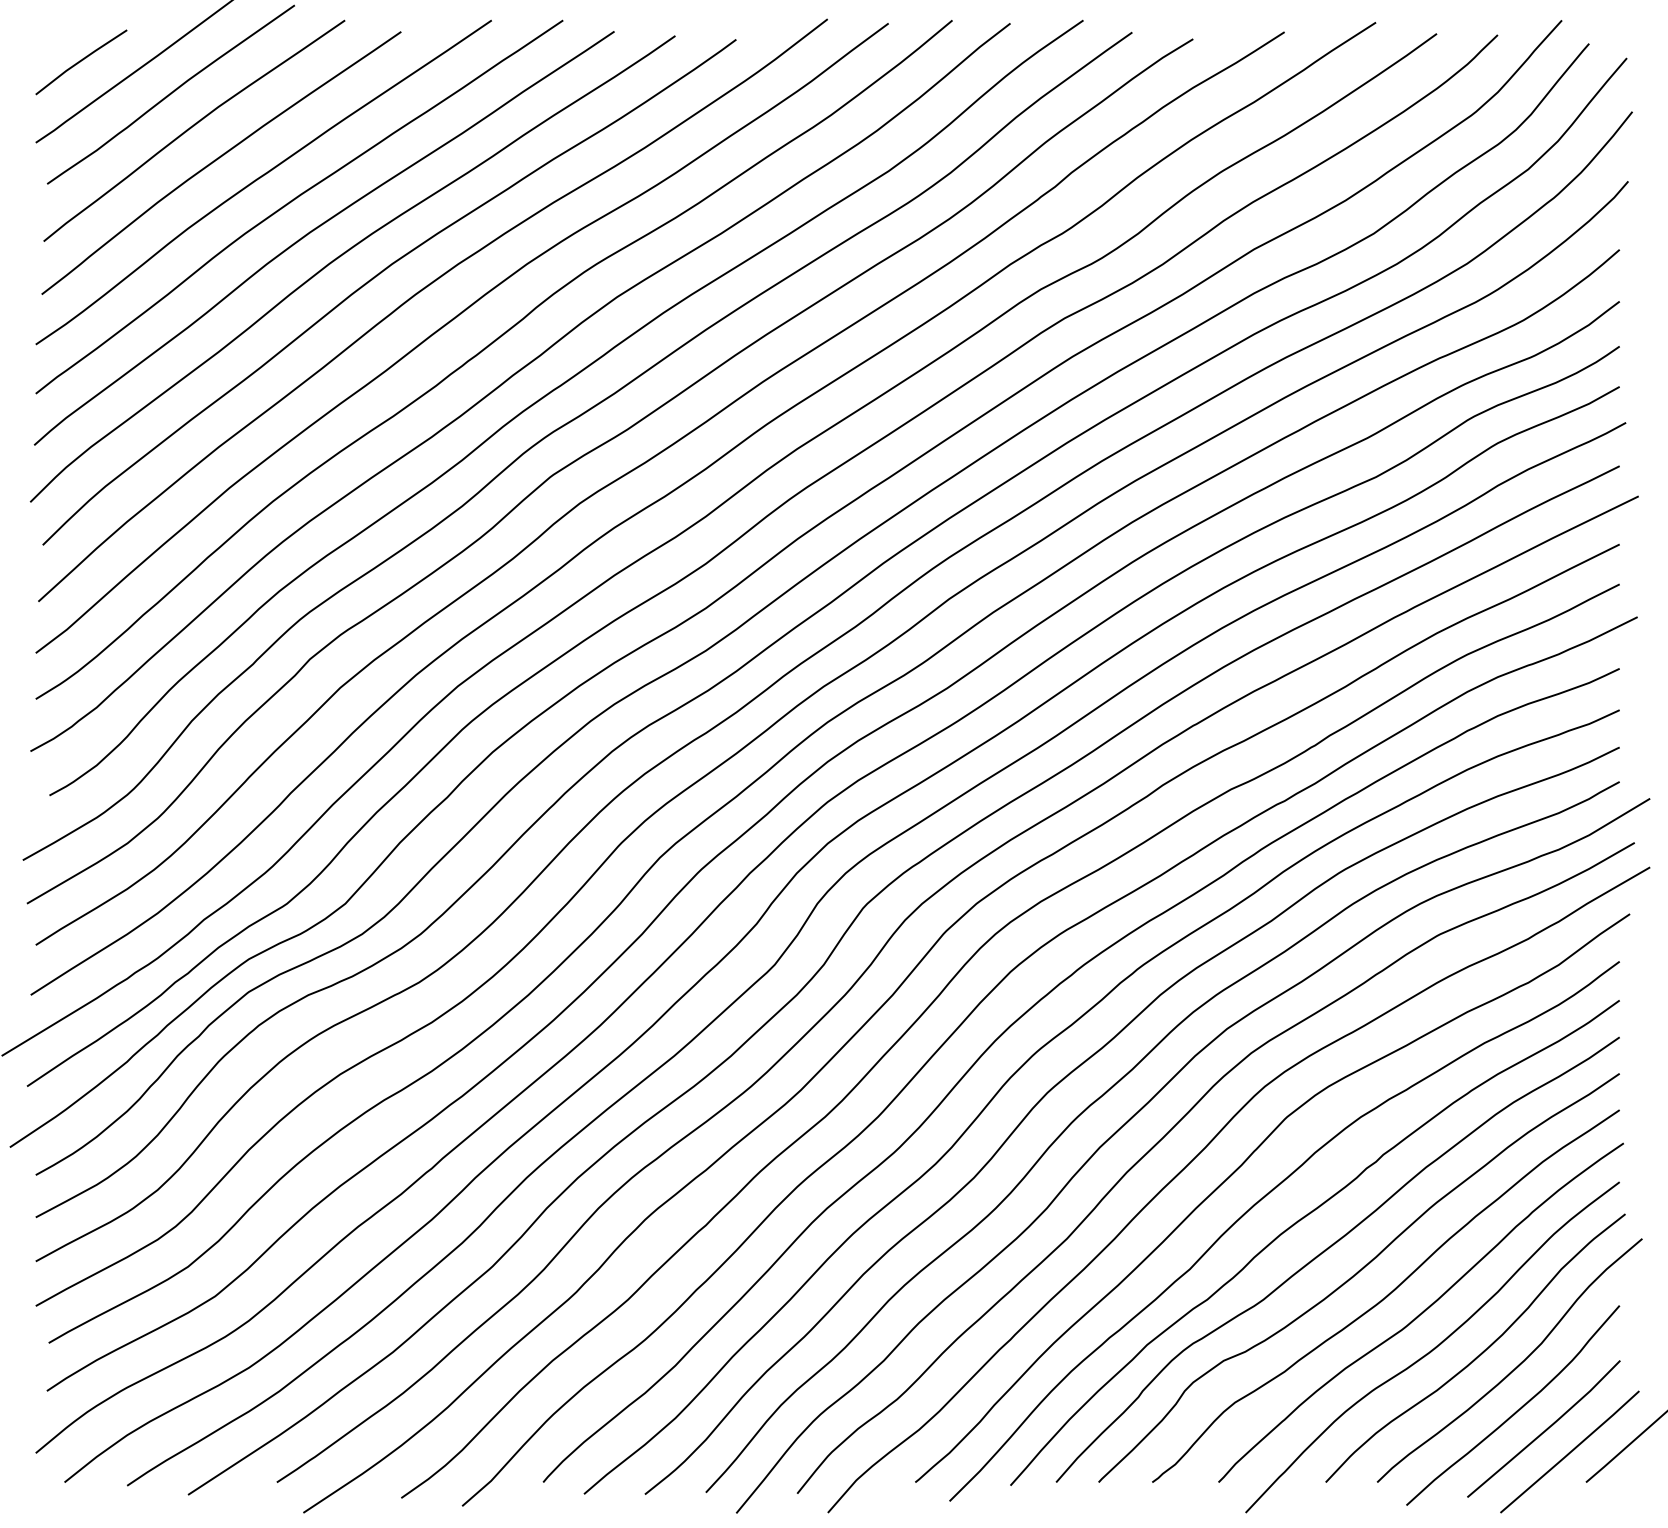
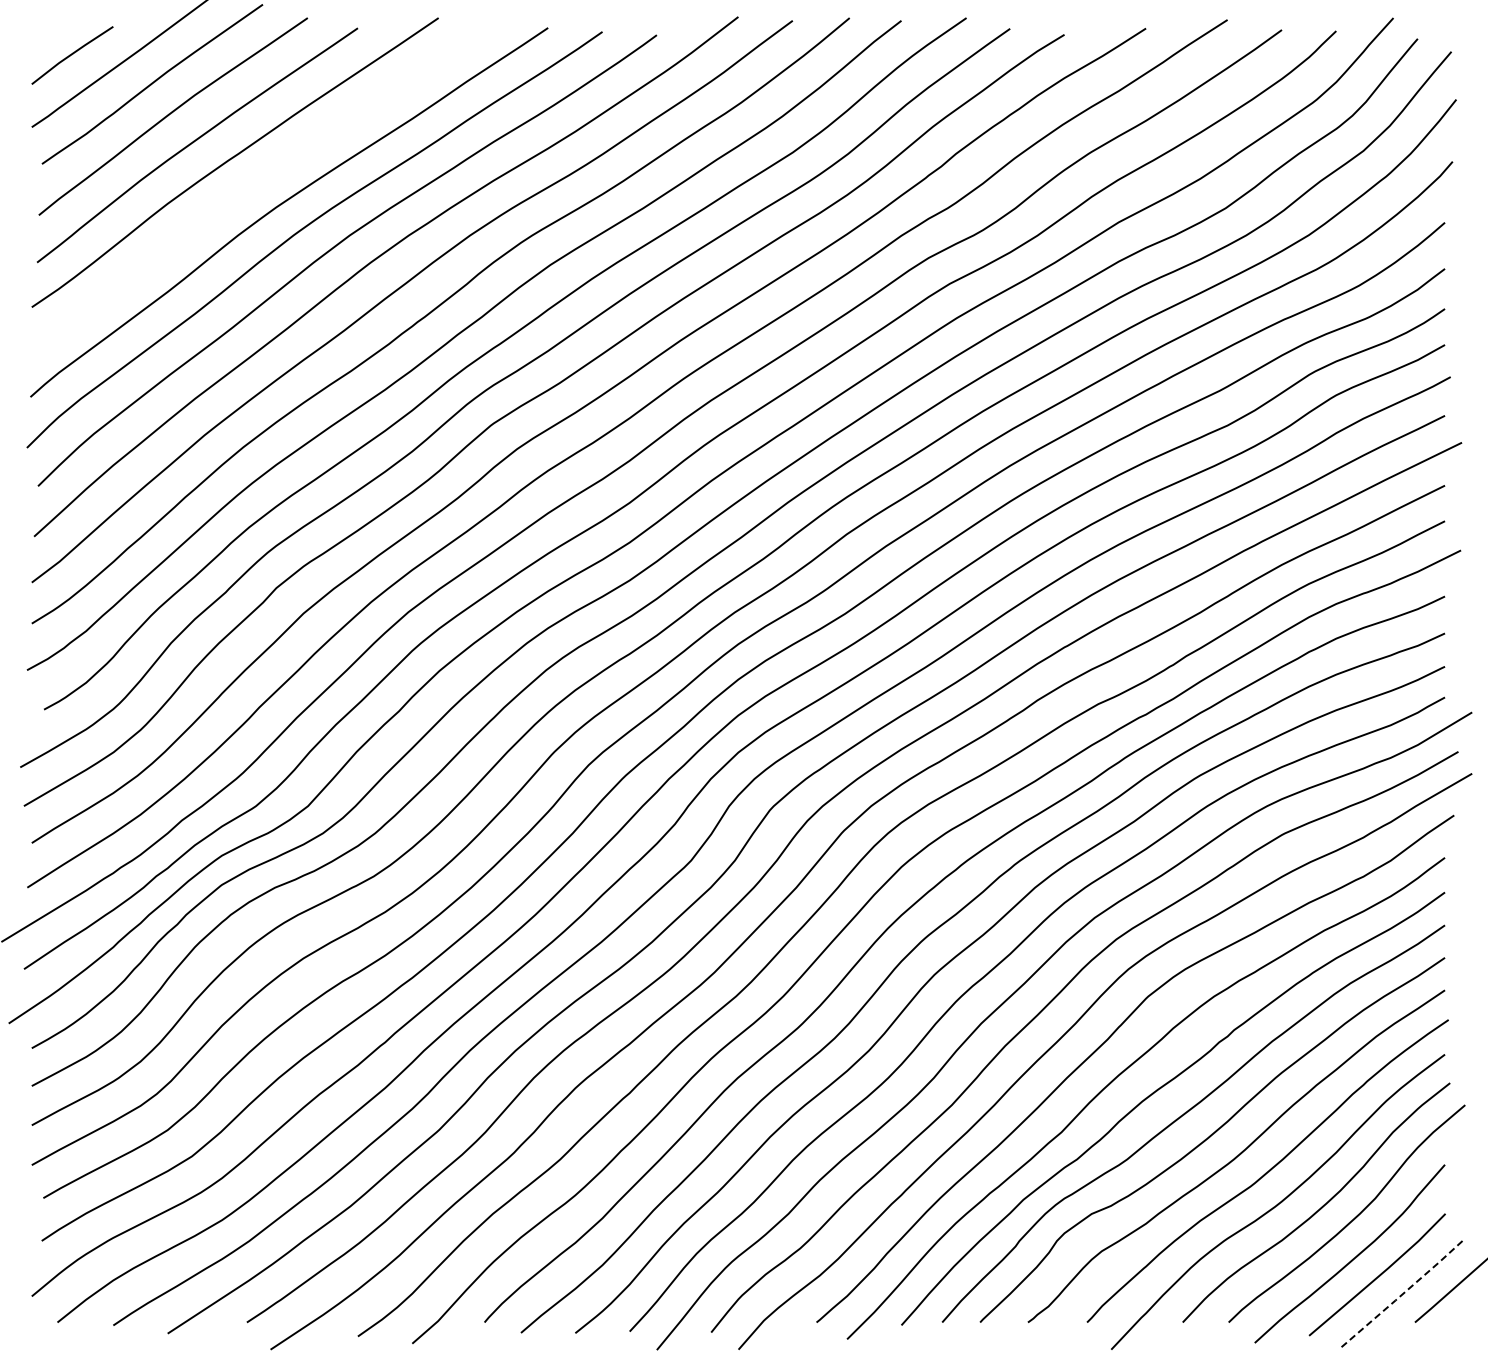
curve: (295, 200) -> (263, 178), removed
line: (1569, 1452) -> (1400, 1295), solid -> dashed

